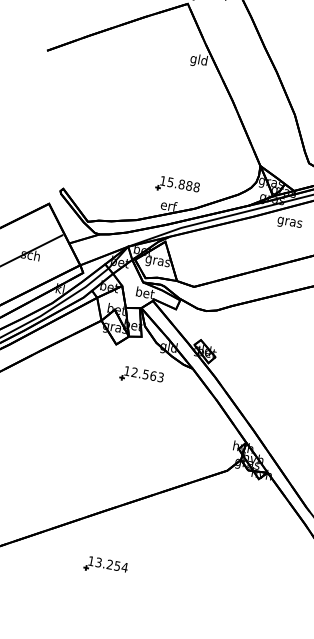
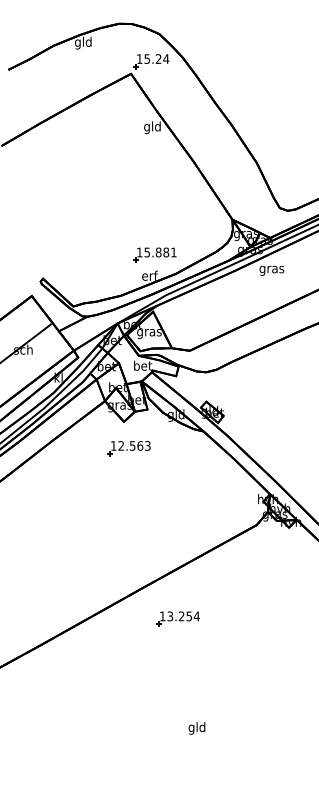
text: (196, 187) -> (173, 252), 15.888 -> 15.881
part: (141, 376) -> (128, 448), moved
part: (105, 565) -> (177, 618), moved

